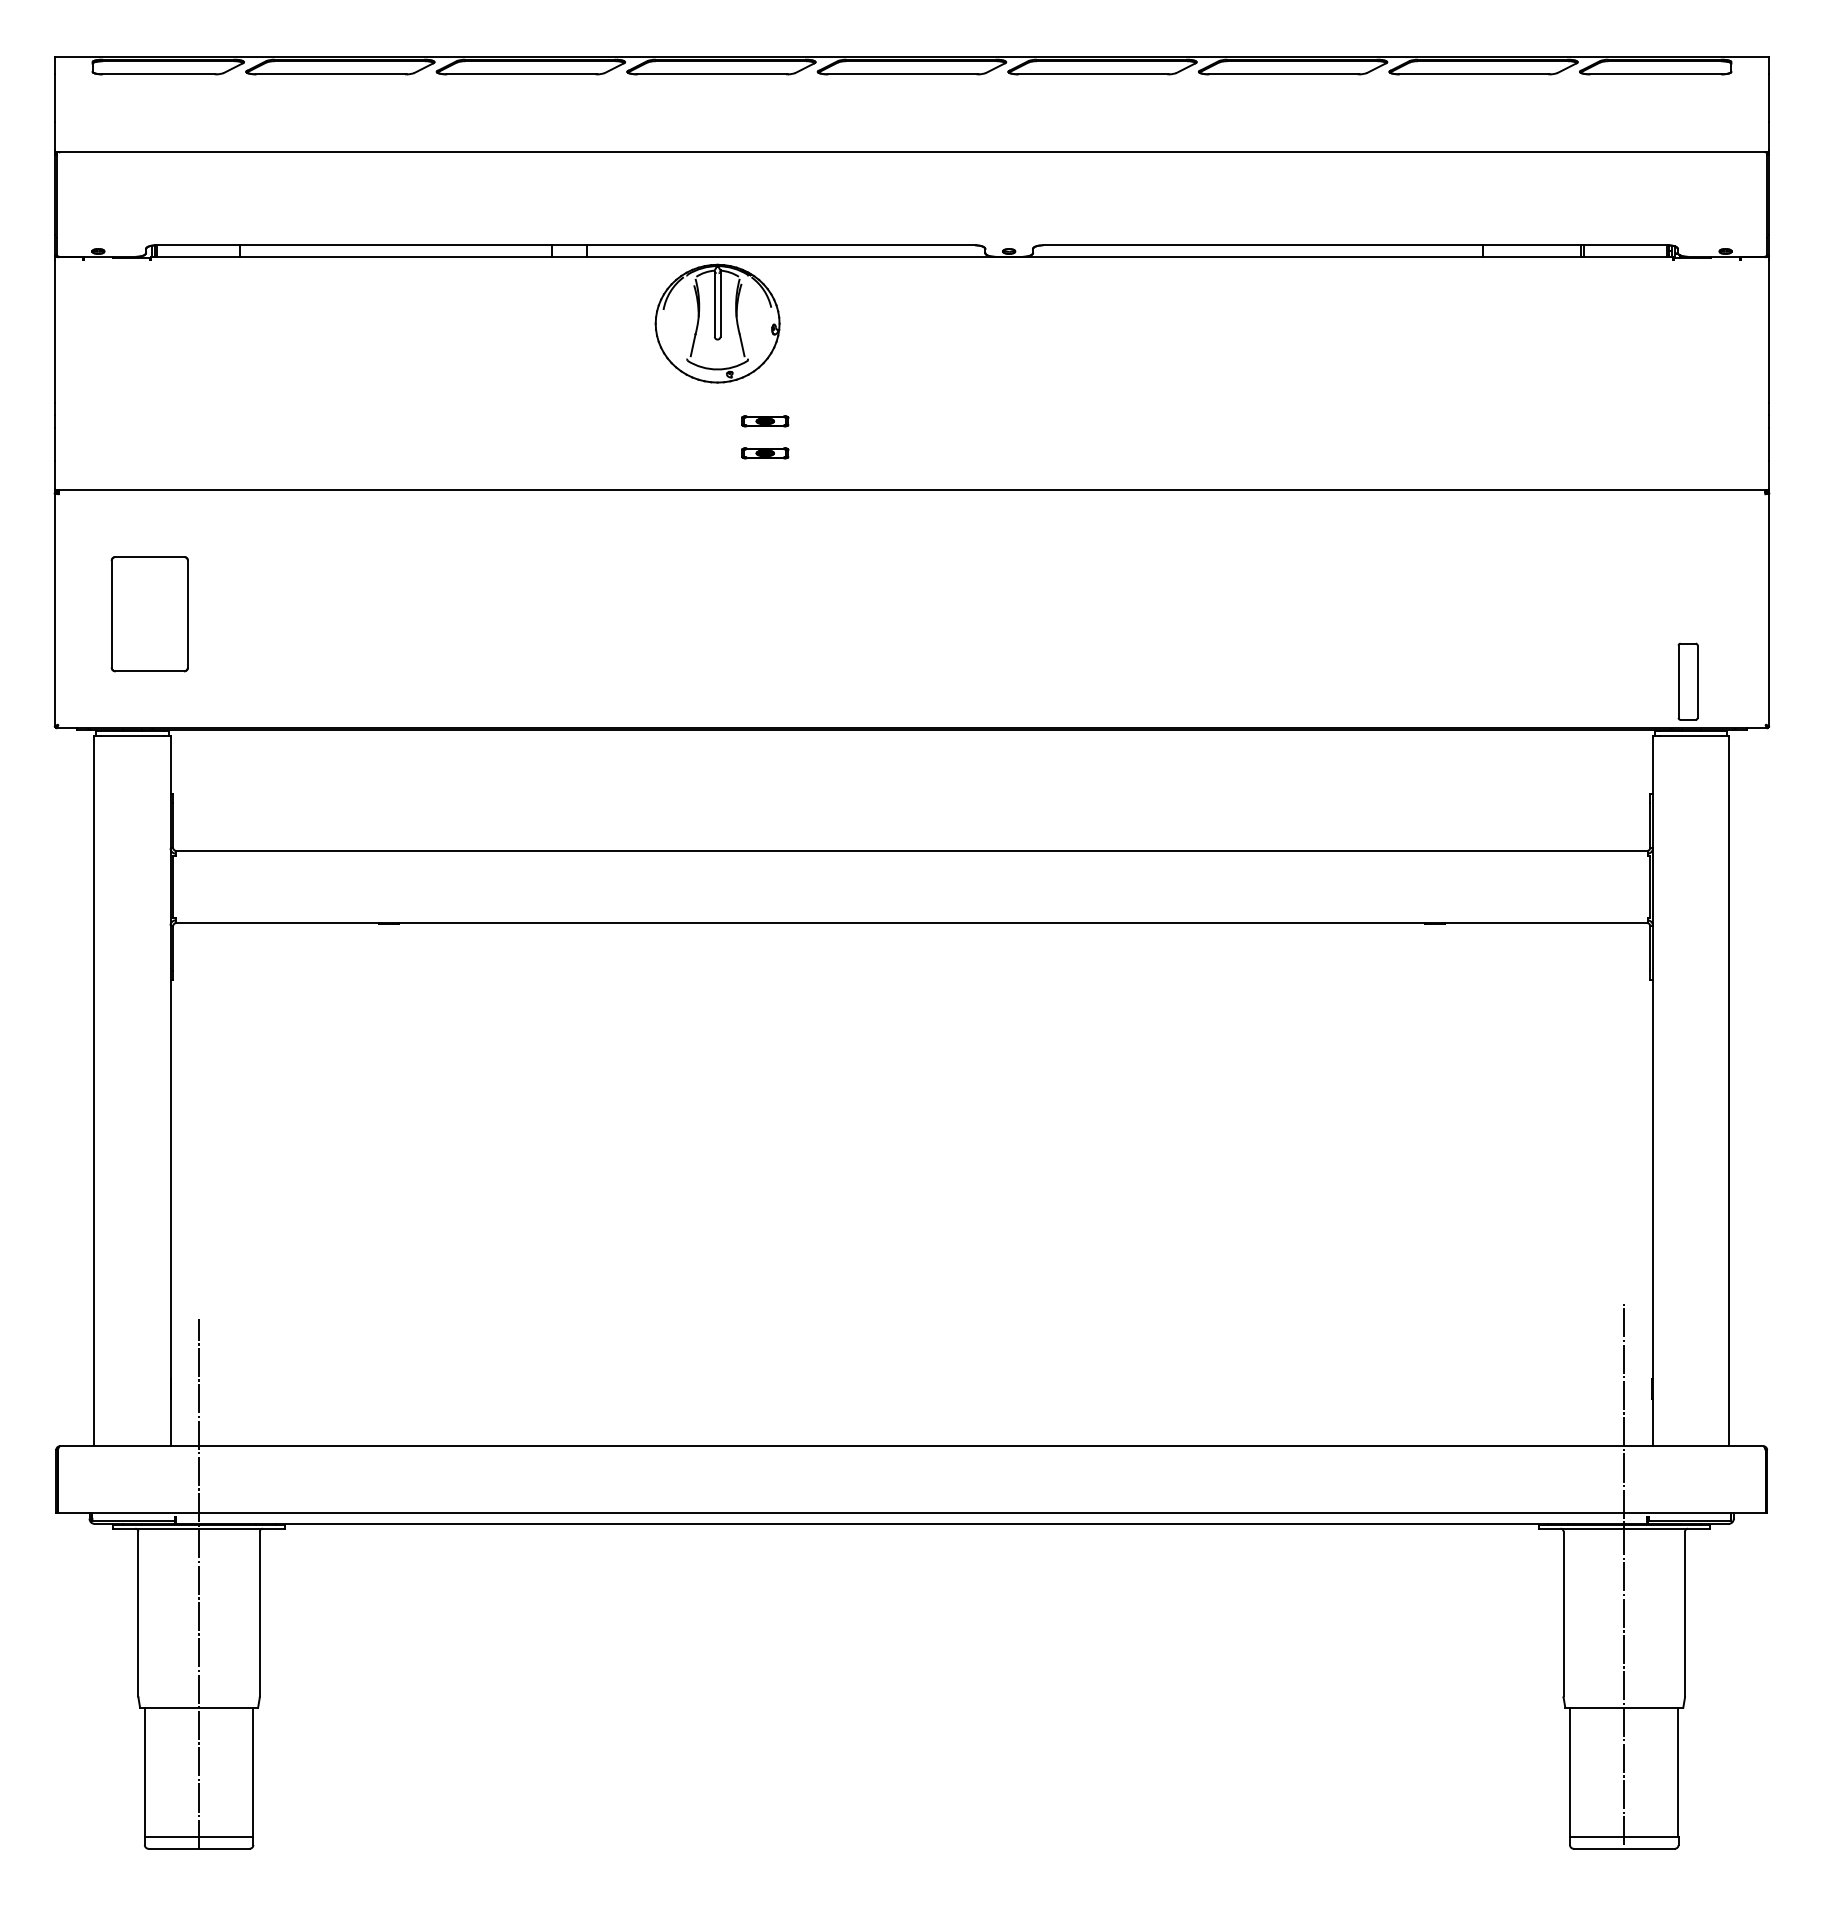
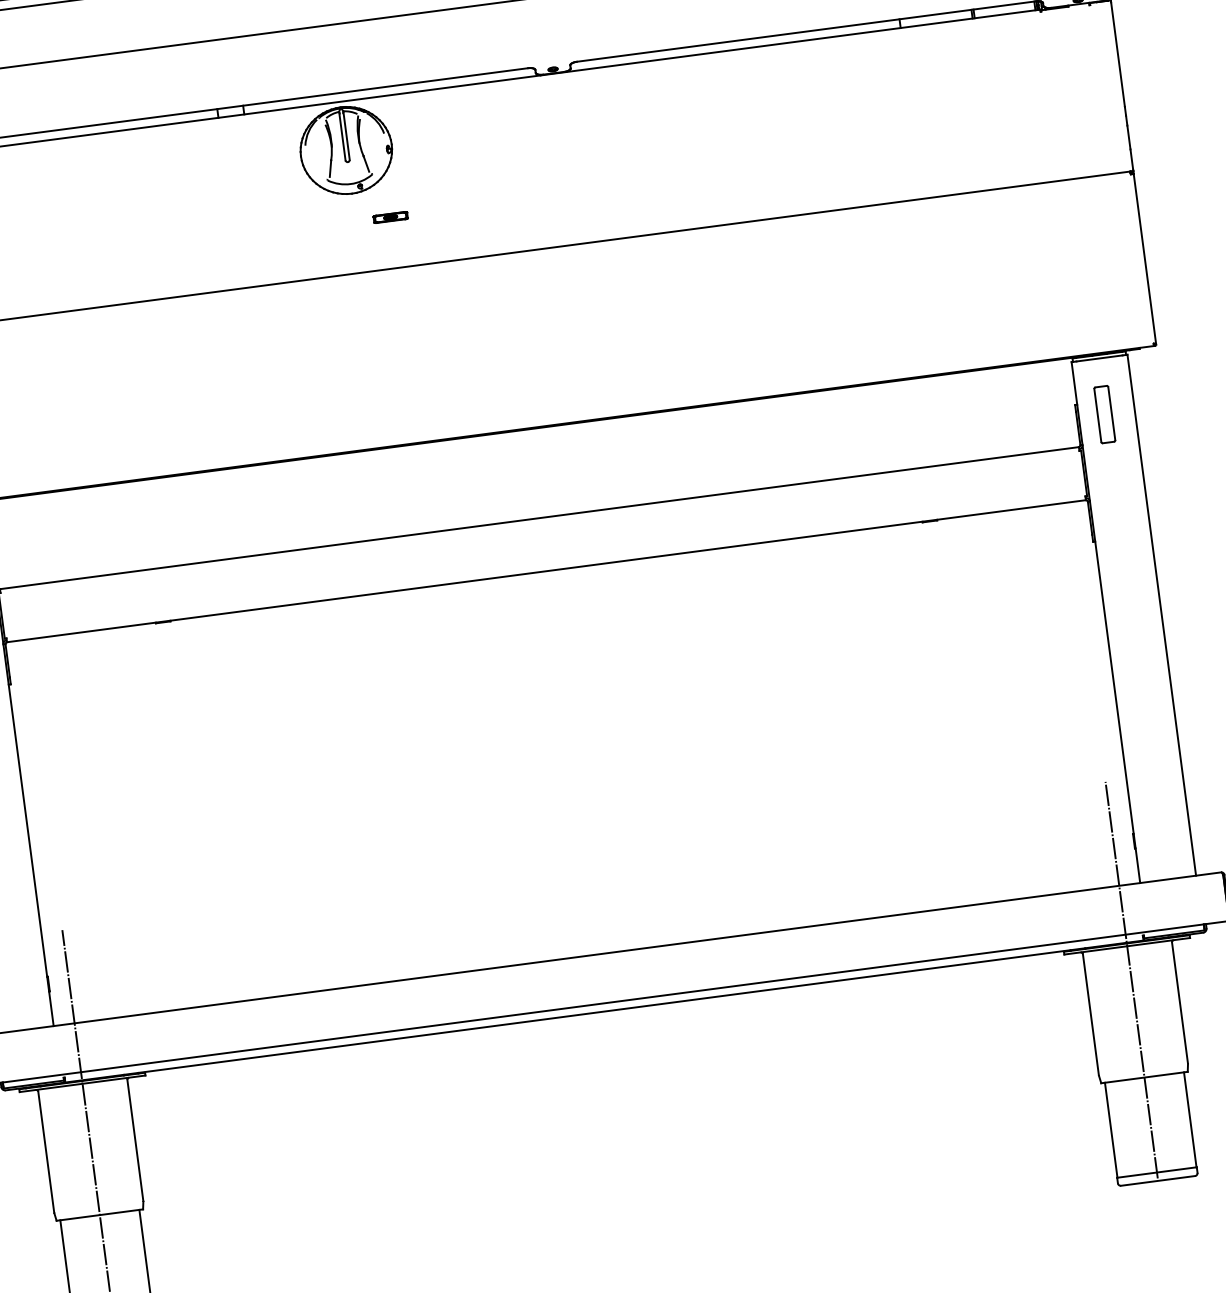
part: (765, 453) -> (393, 241), removed
part: (1687, 681) -> (1104, 414), moved

